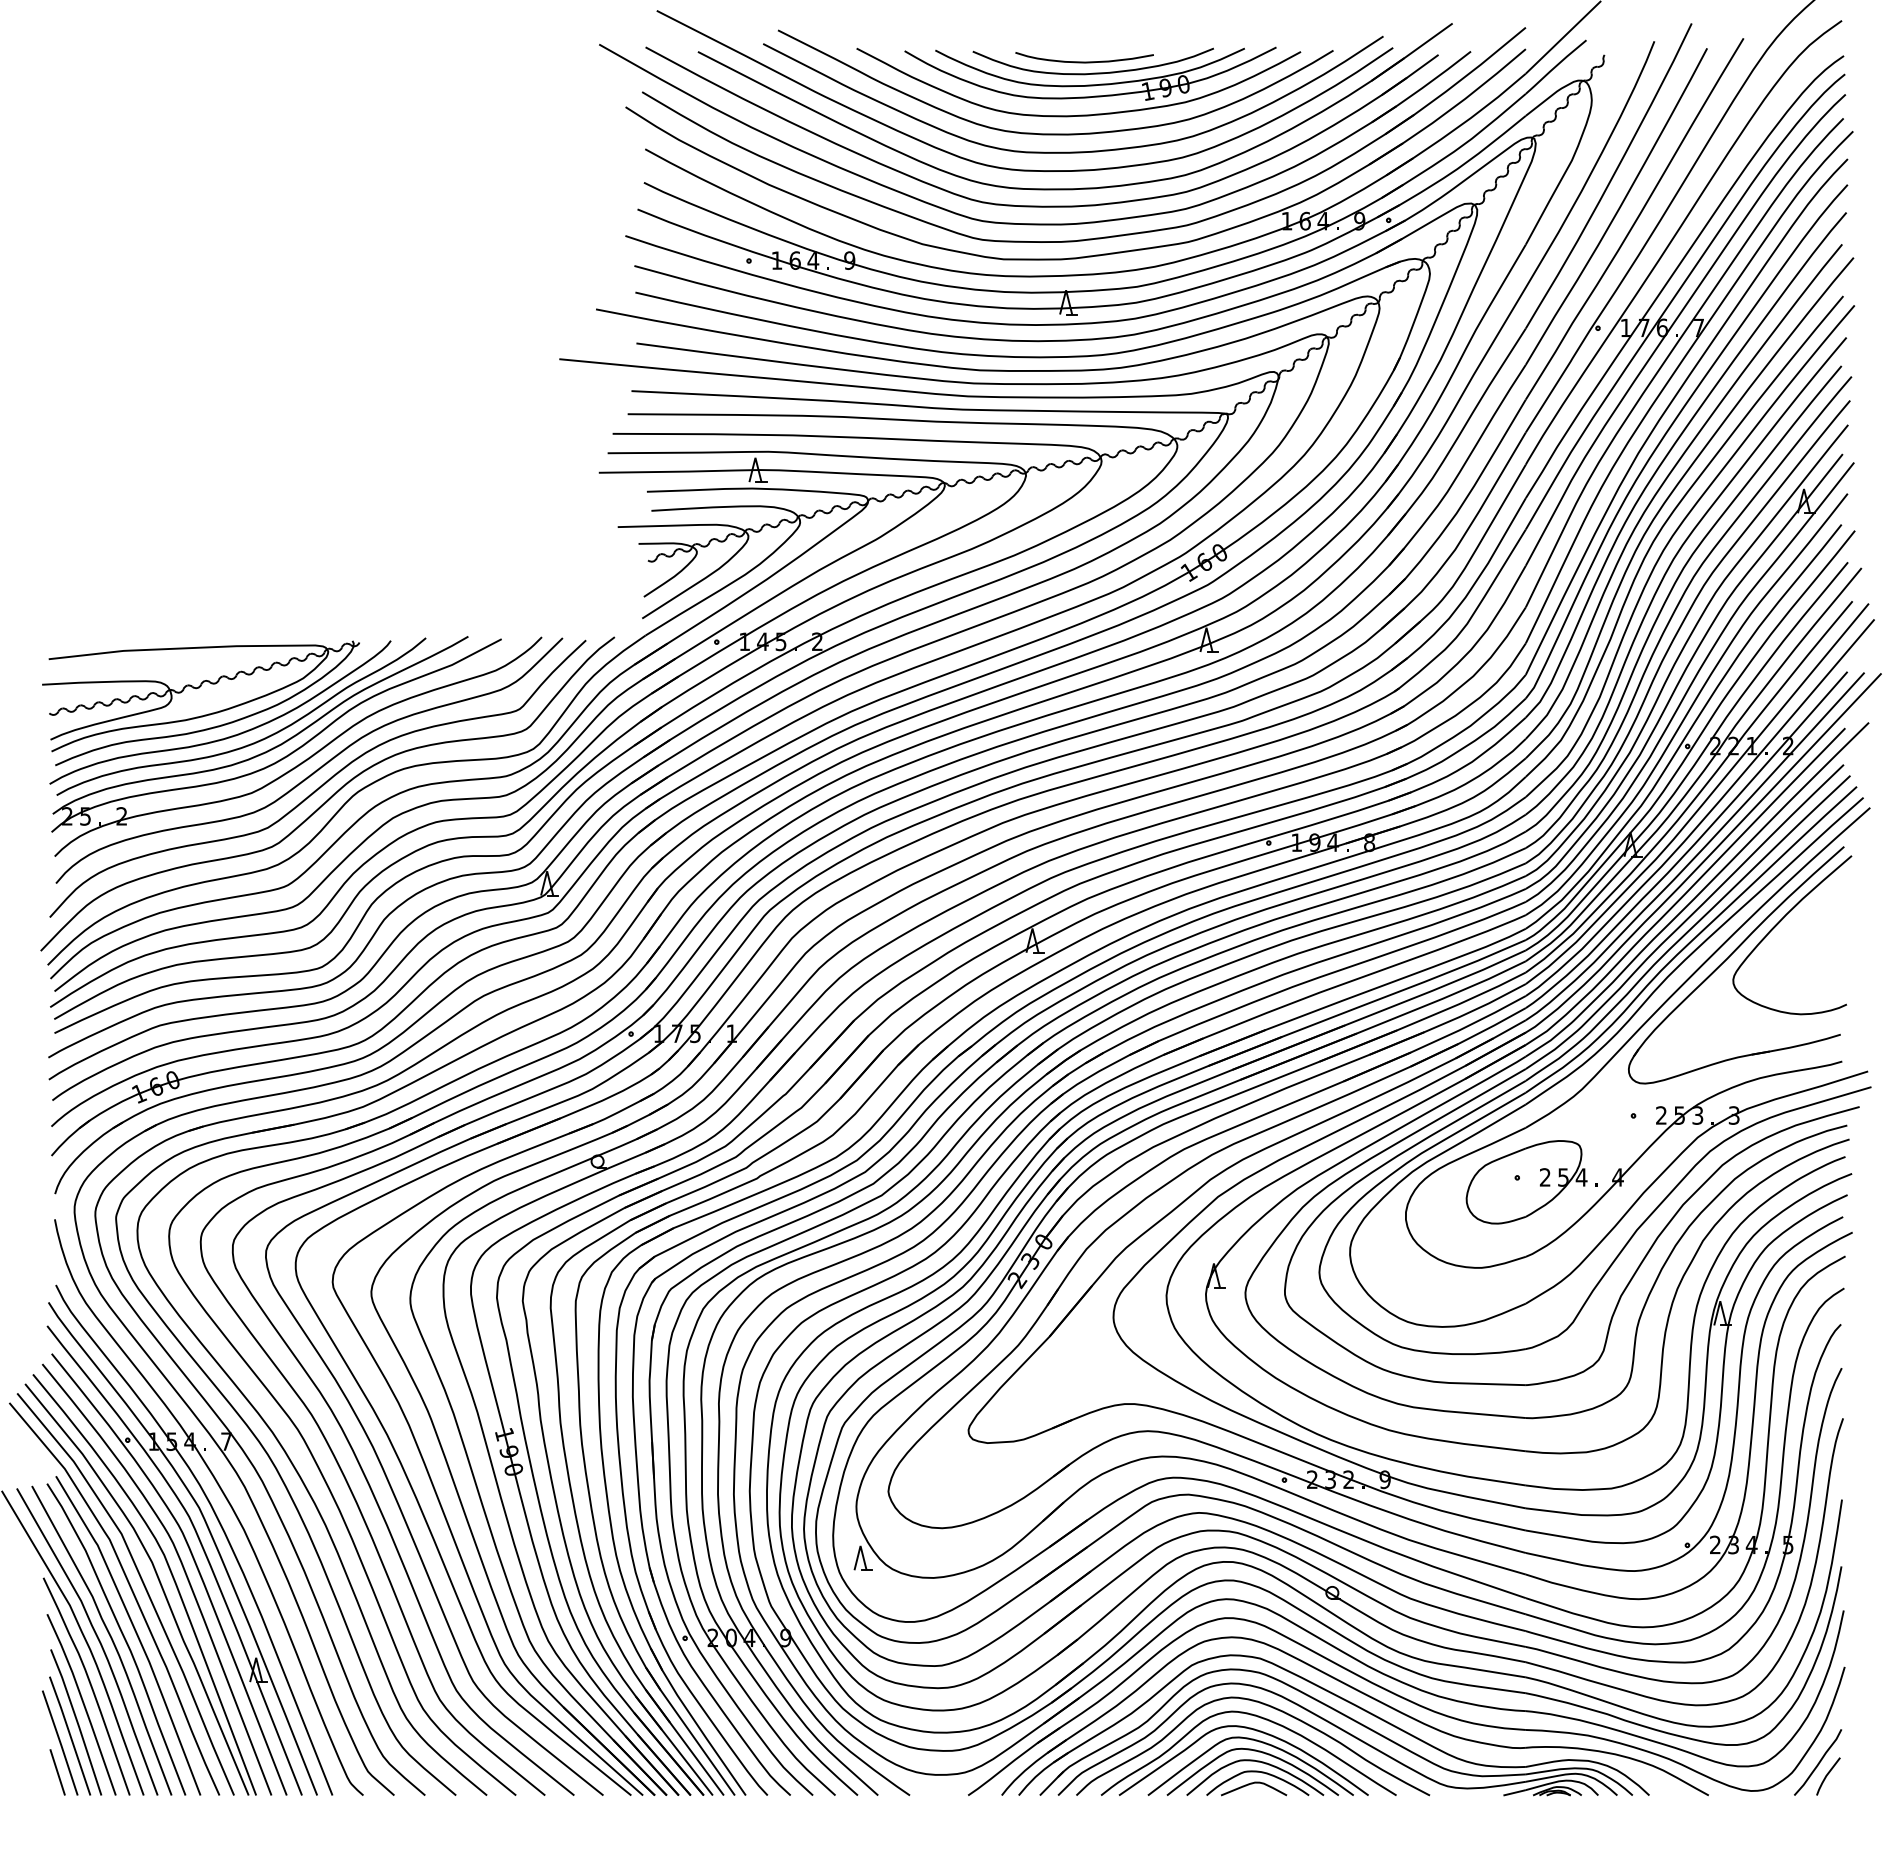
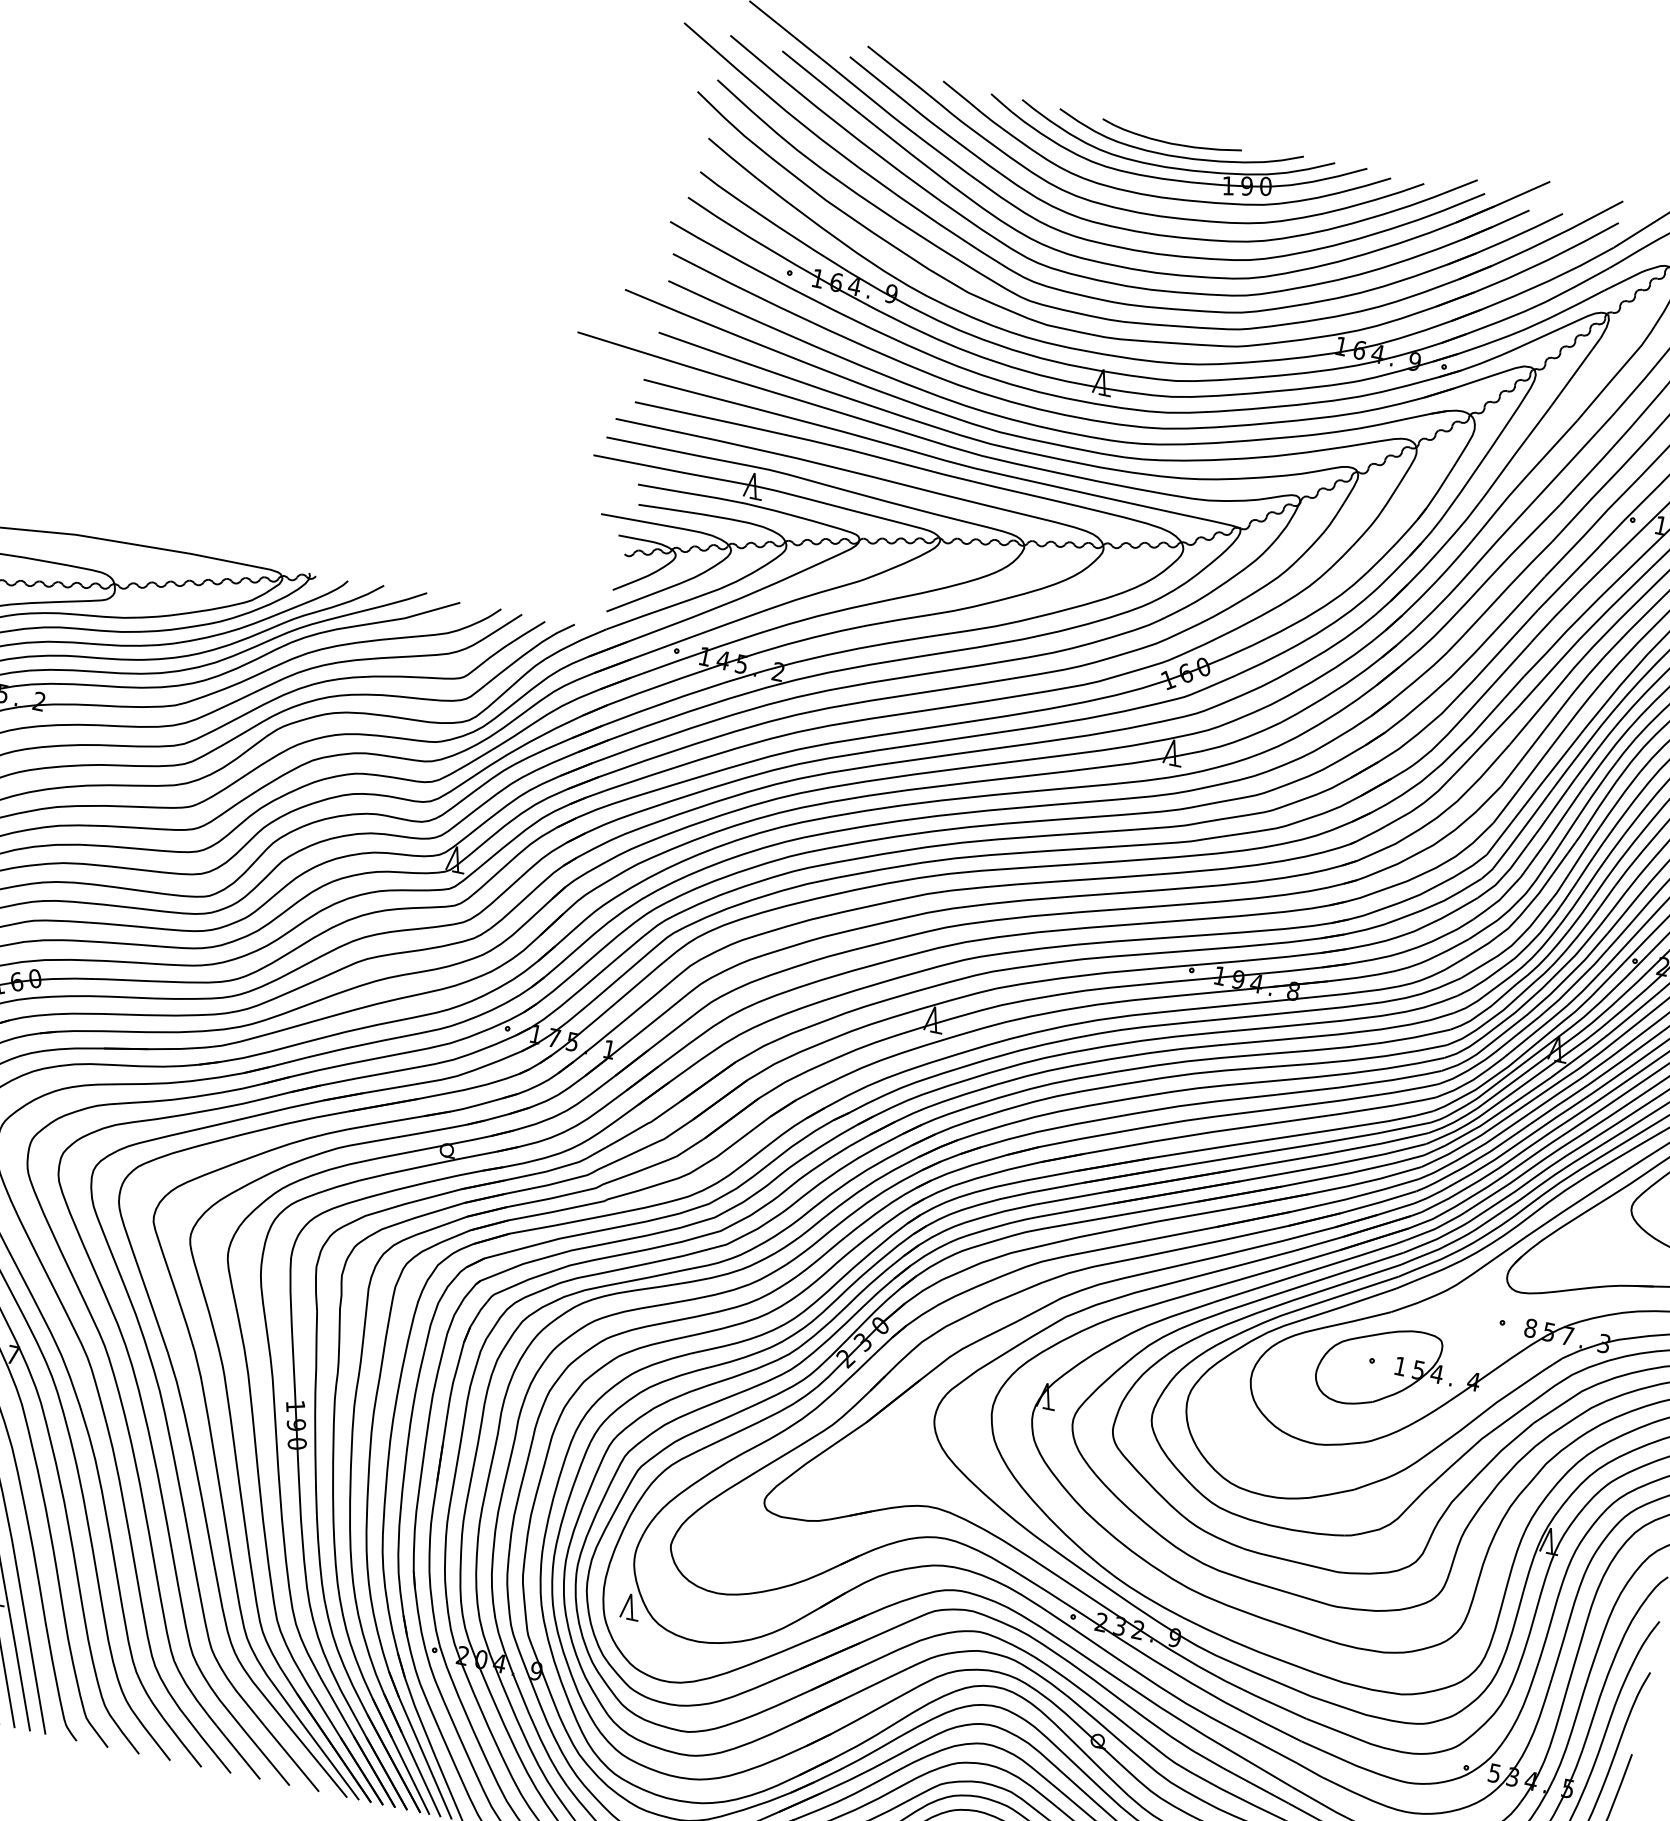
text: (1661, 1115) -> (1530, 1328), 2 -> 8
text: (1697, 1115) -> (1567, 1335), 3 -> 7
text: (1544, 1177) -> (1399, 1366), 2 -> 1
text: (1715, 1544) -> (1494, 1772), 2 -> 5

